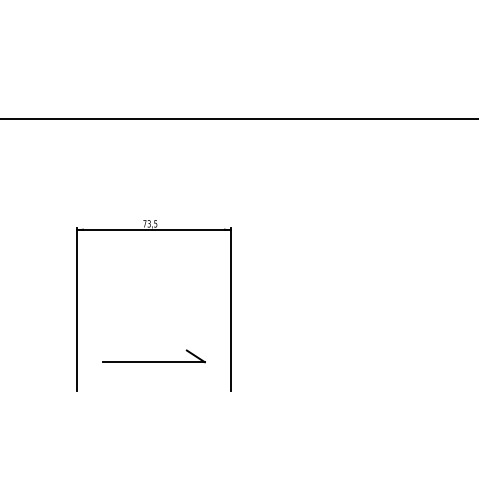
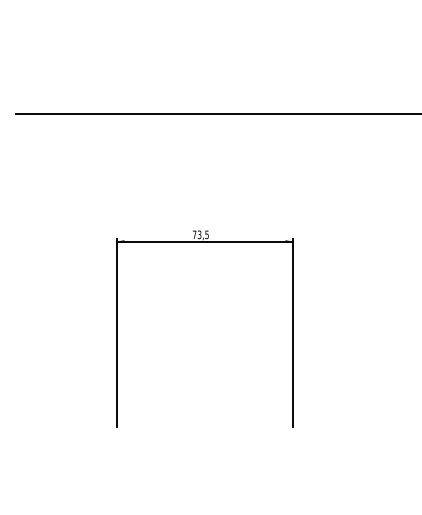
part: (153, 356) -> (204, 387), removed

